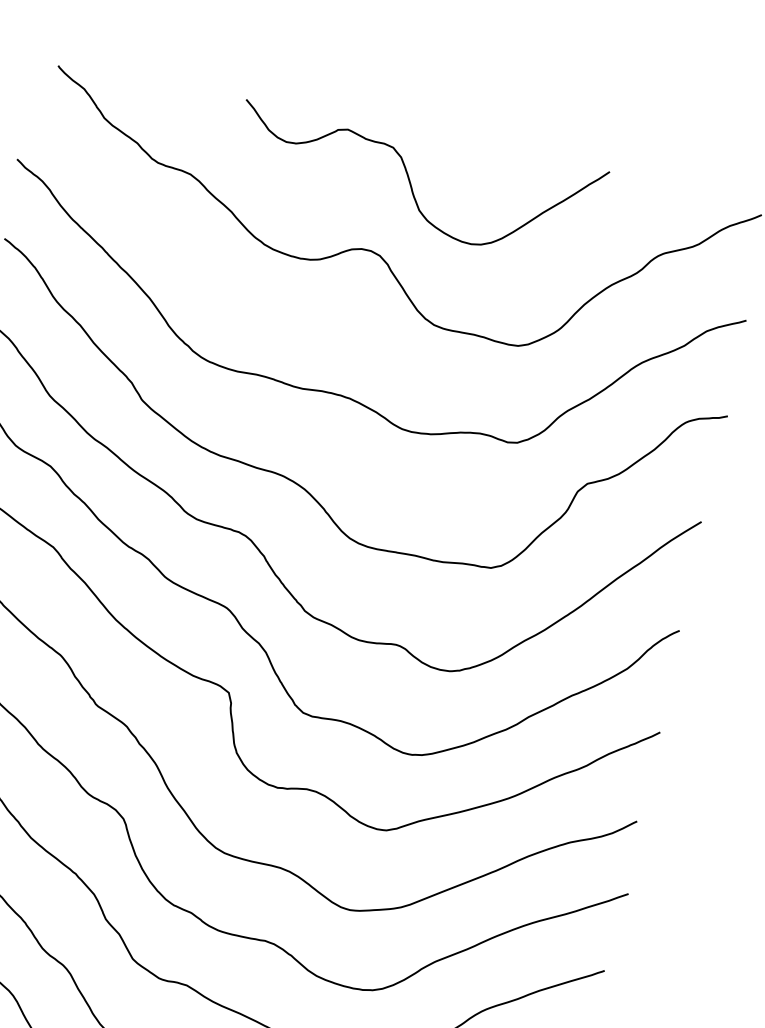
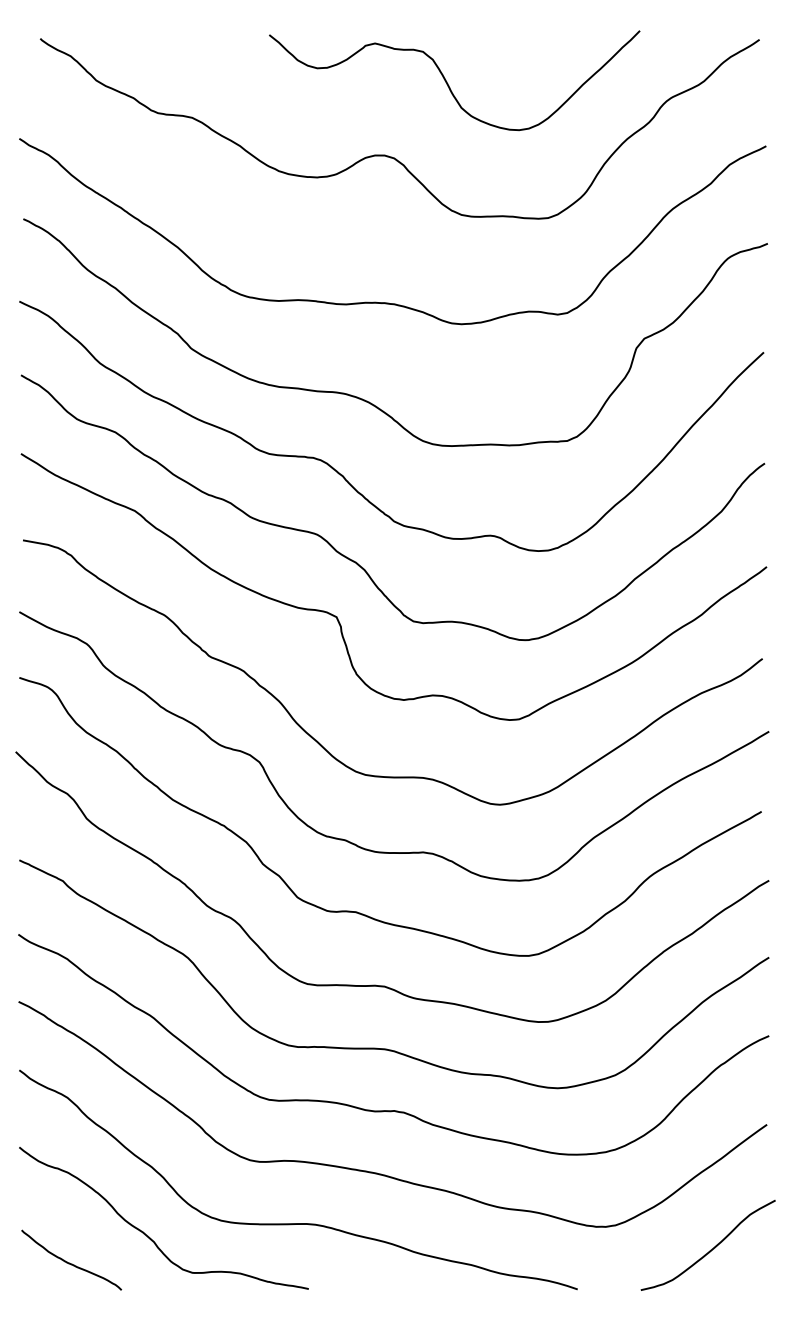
curve: (411, 183) -> (448, 83), moved

